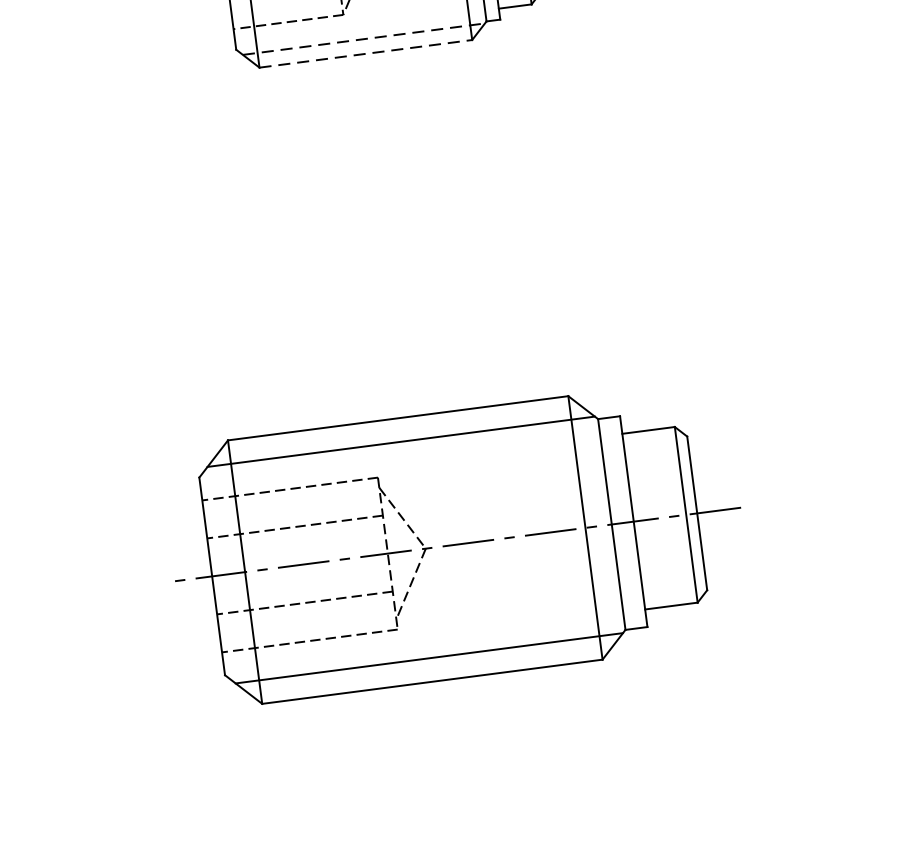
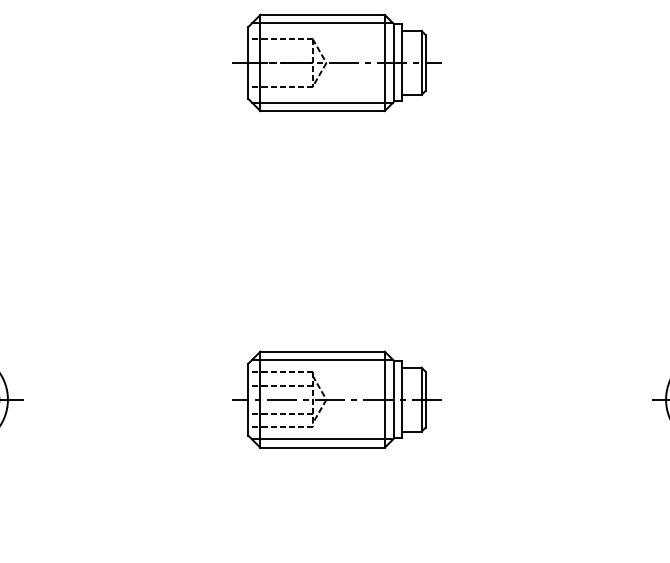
line: (363, 39) -> (322, 102), dashed -> solid
line: (367, 54) -> (323, 111), dashed -> solid
part: (453, 544) -> (336, 399), size x0.62

